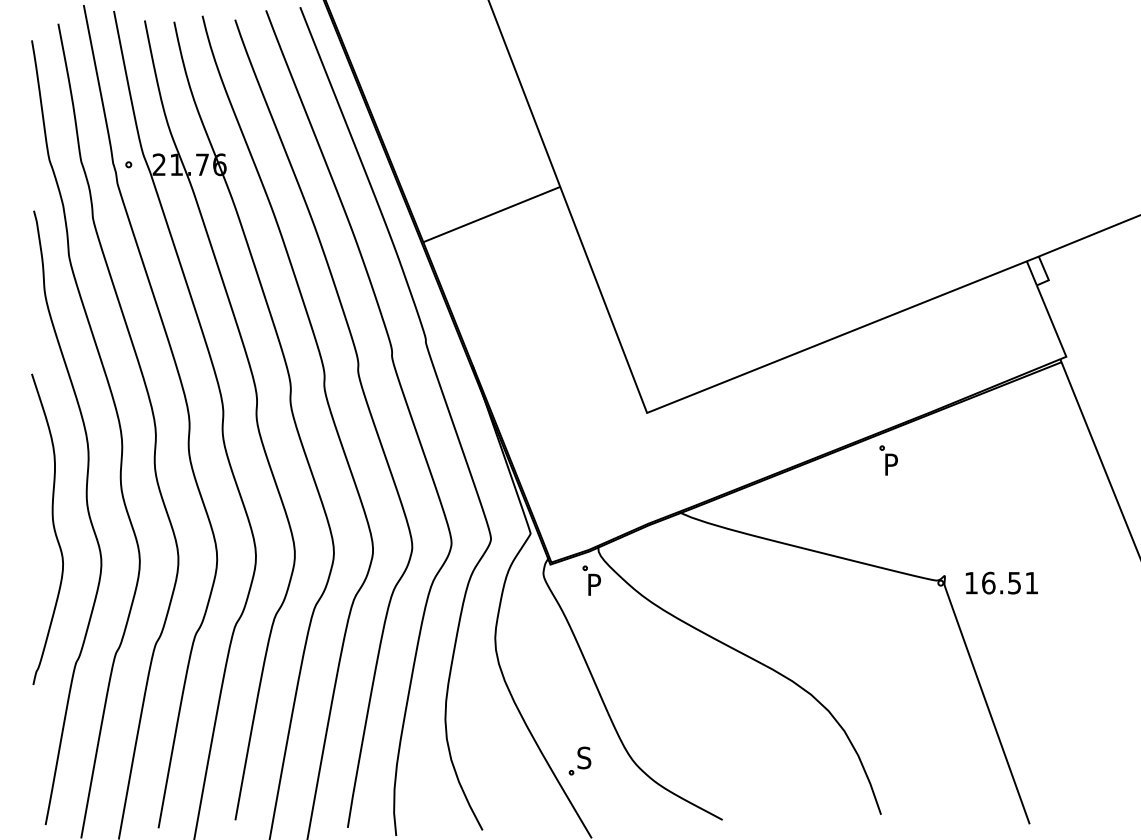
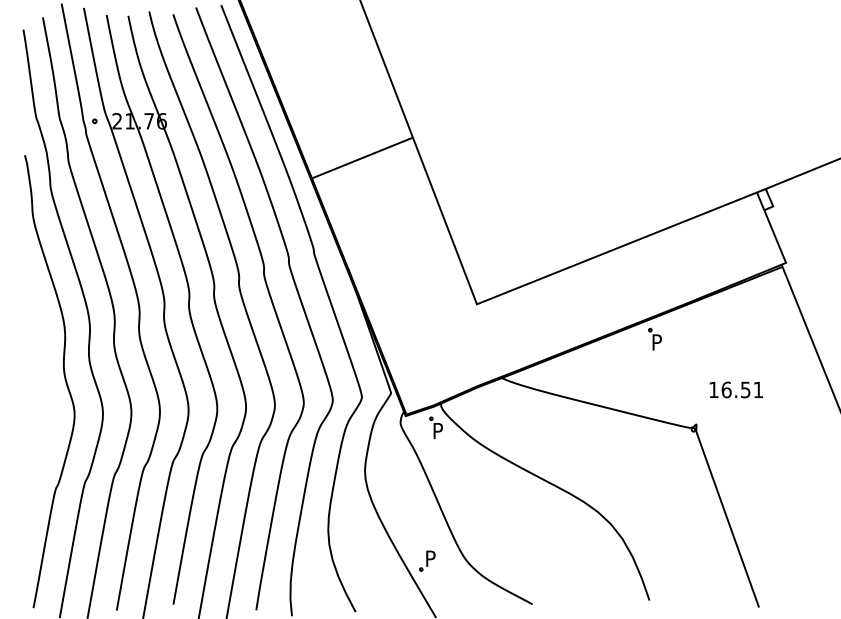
curve: (52, 525) -> (38, 387), removed
text: (1001, 582) -> (736, 389), moved
text: (584, 757) -> (430, 558), S -> P

